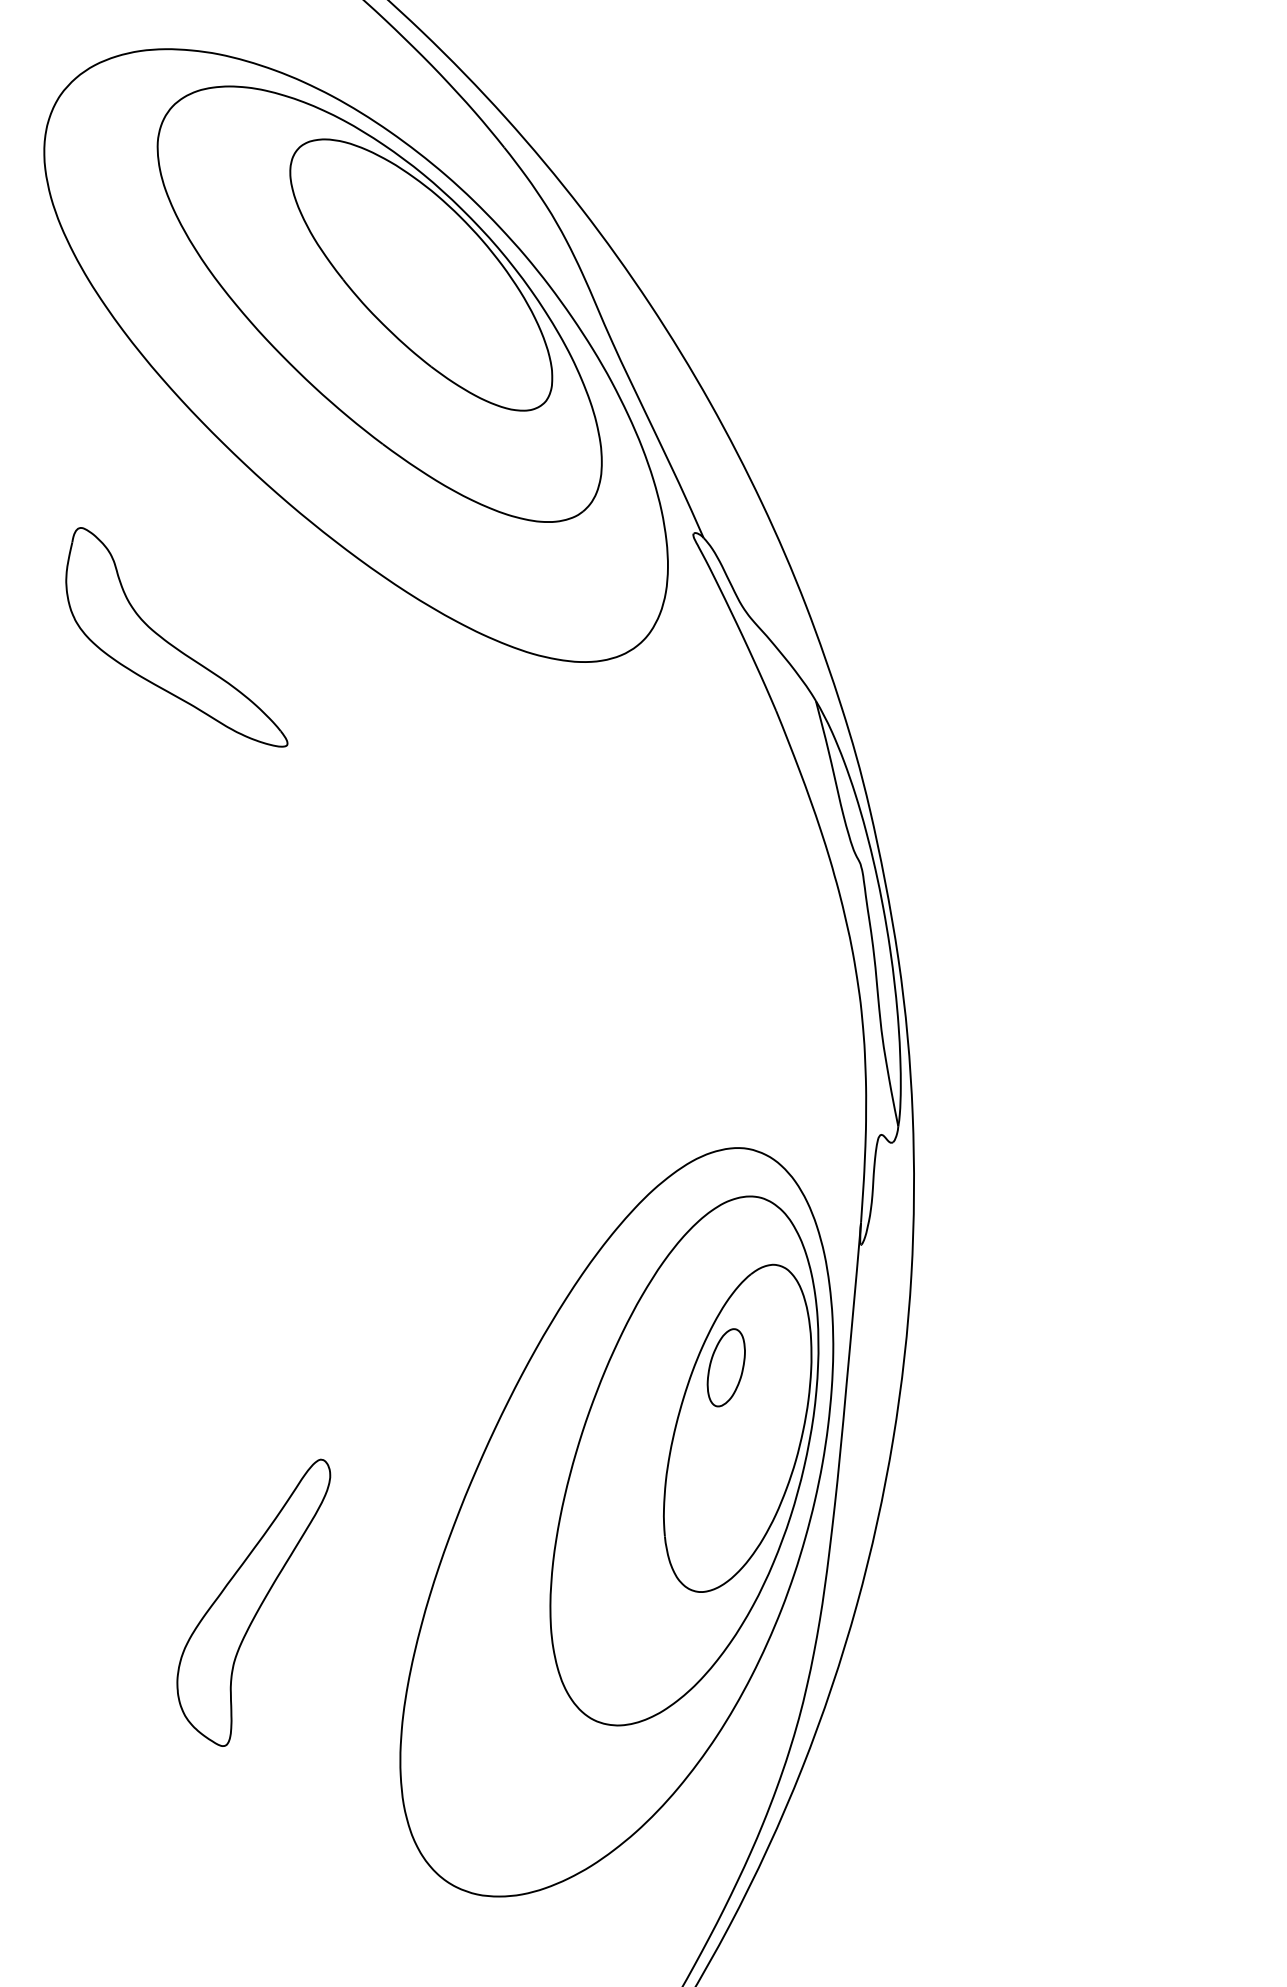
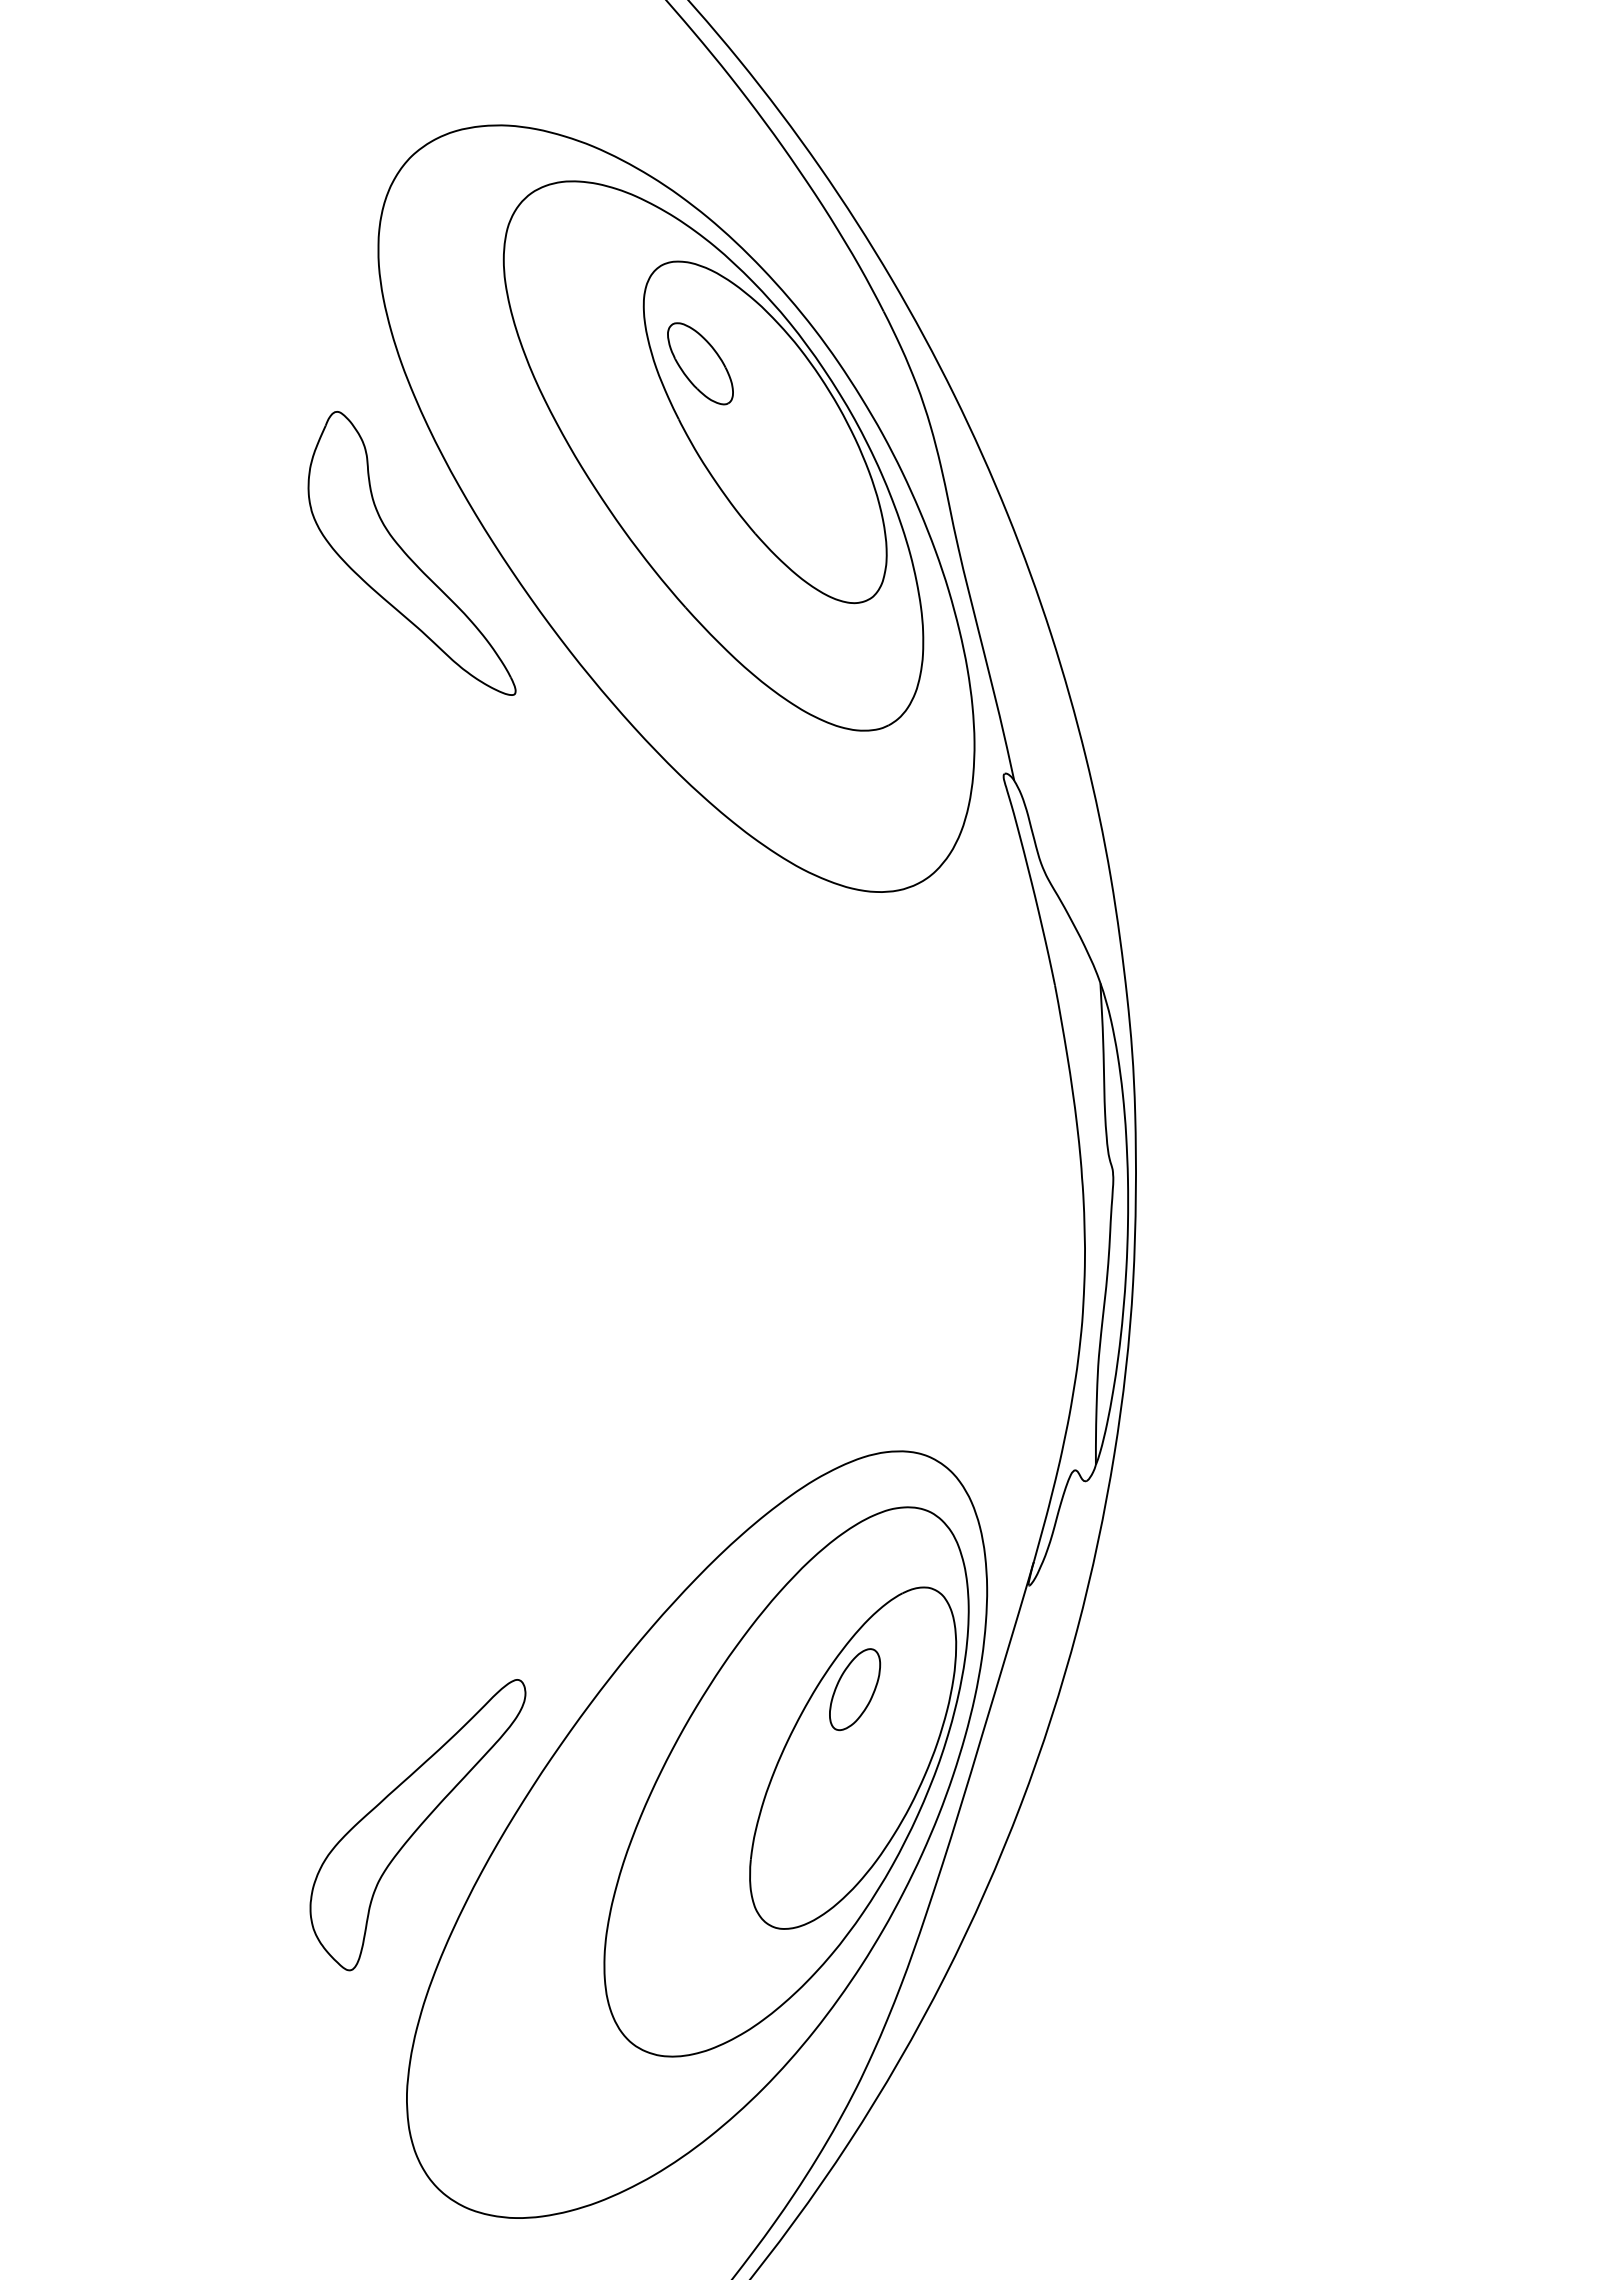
part: (352, 226) -> (700, 363), added
part: (170, 639) -> (411, 553), moved
part: (258, 1606) -> (417, 1825), moved

